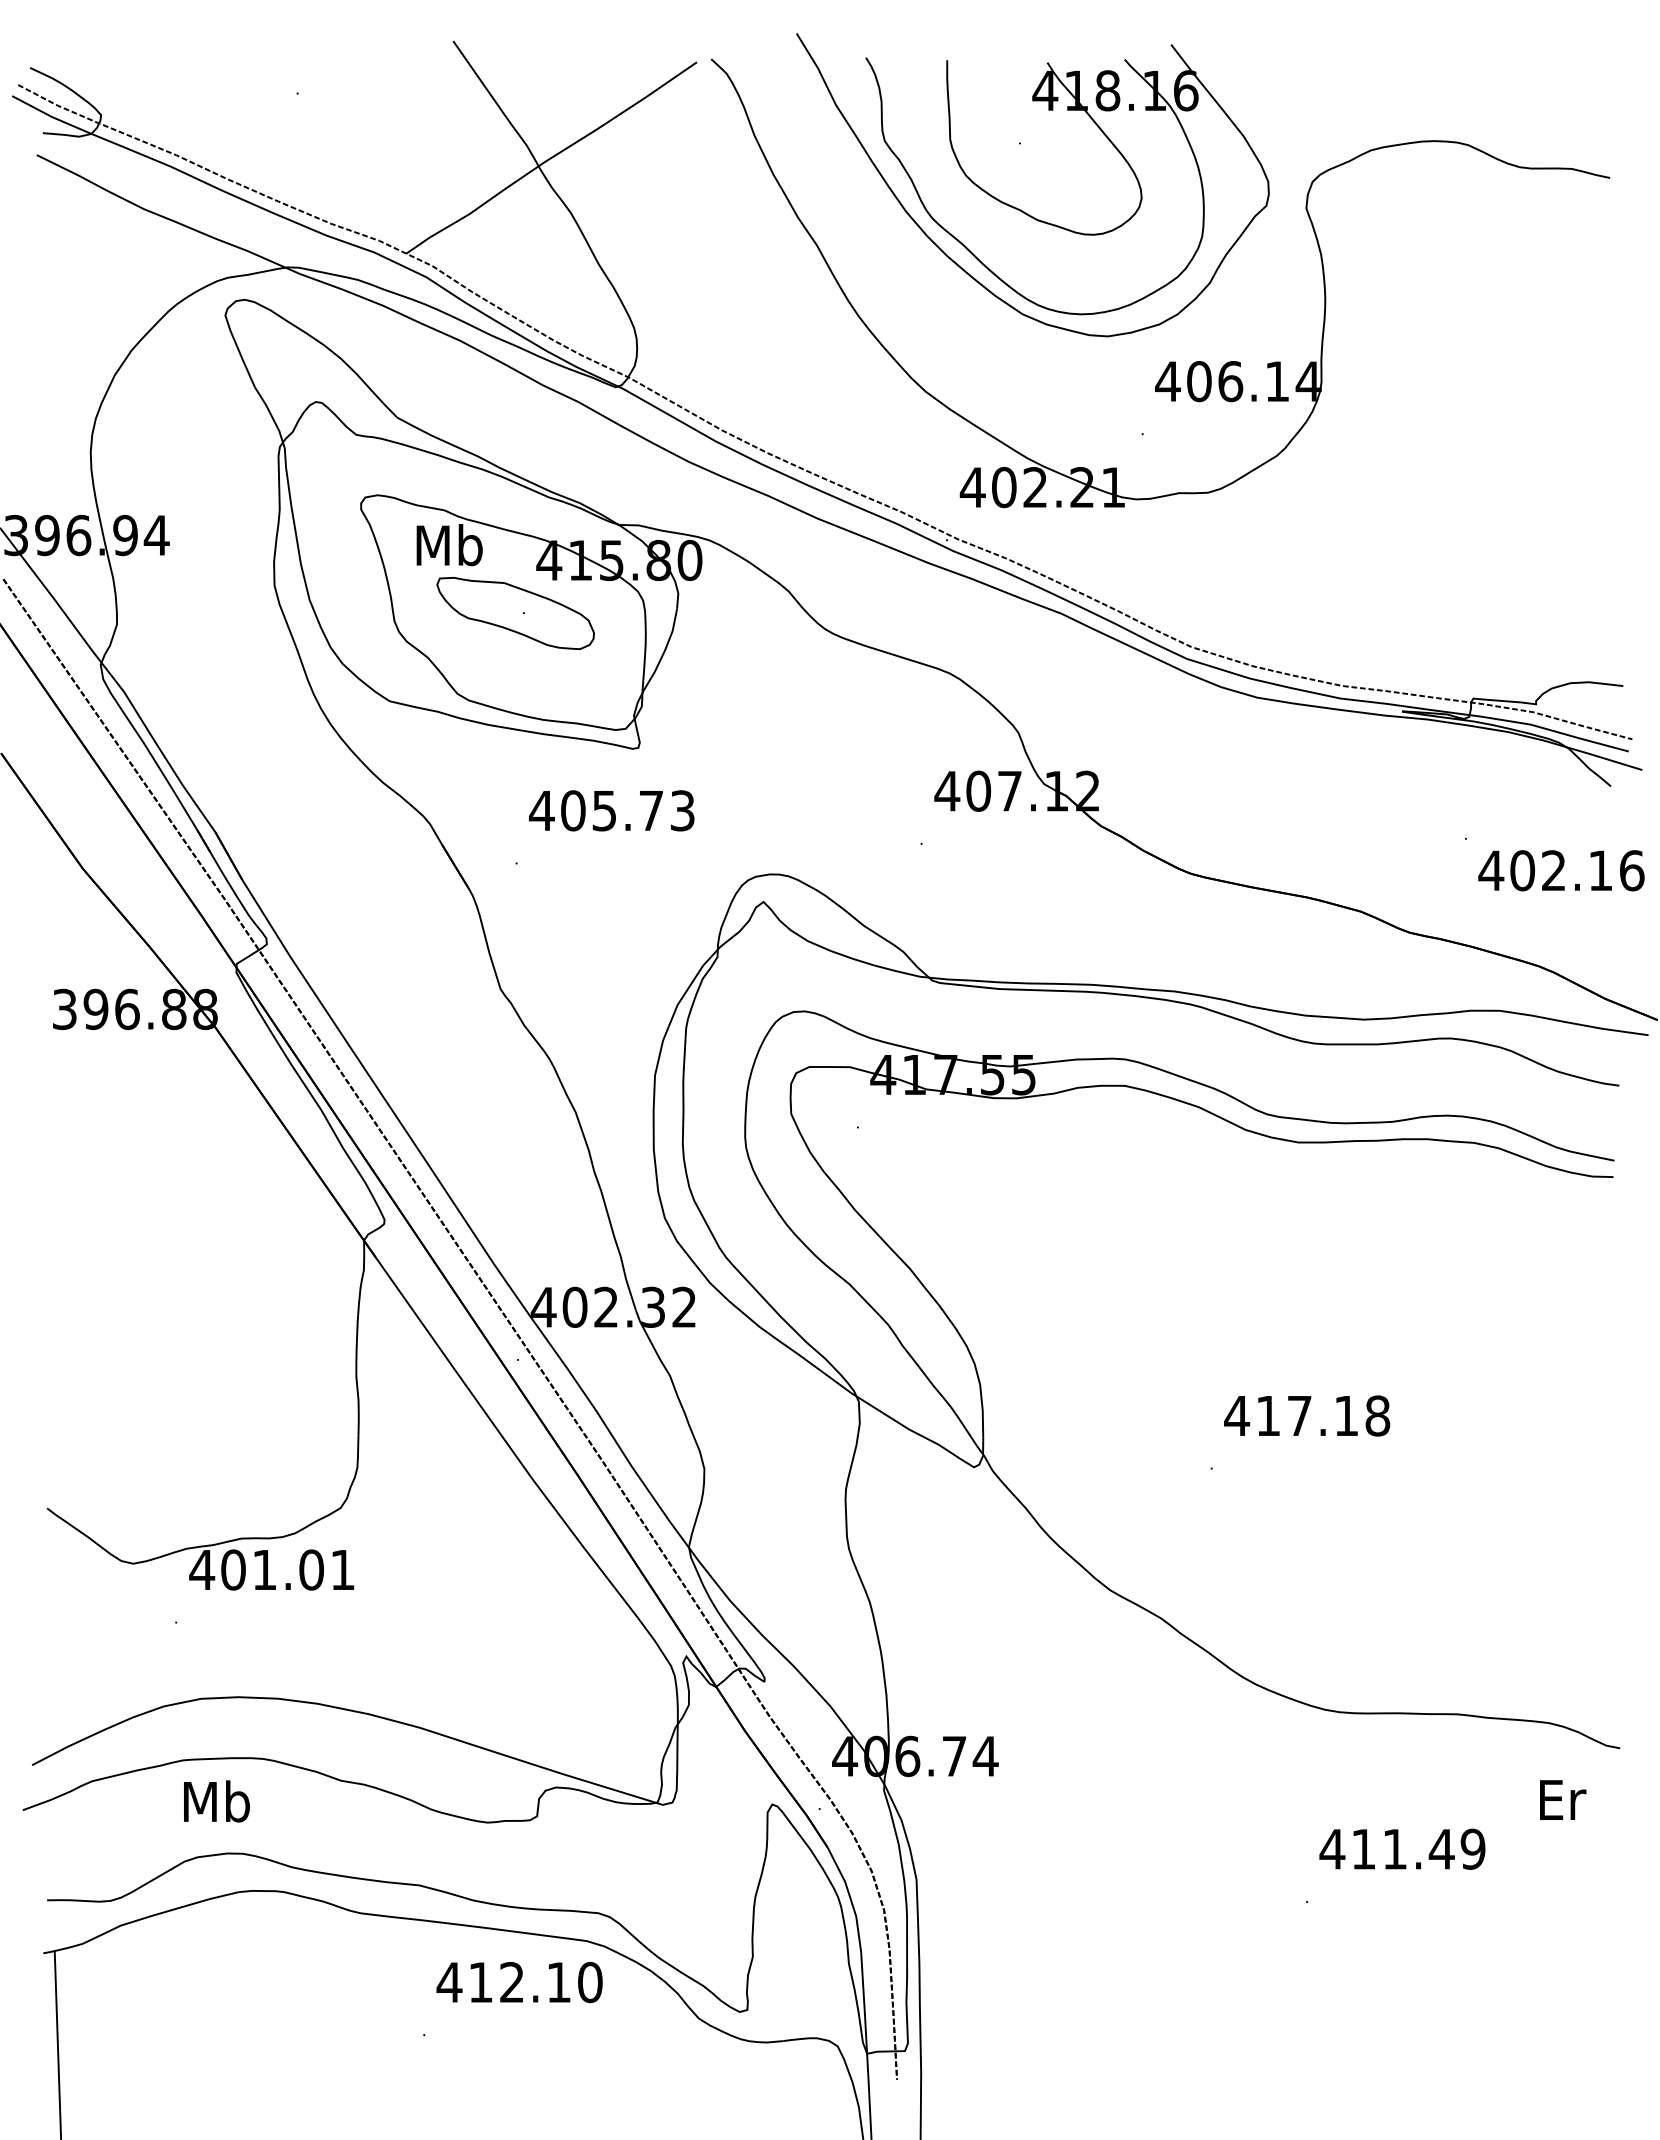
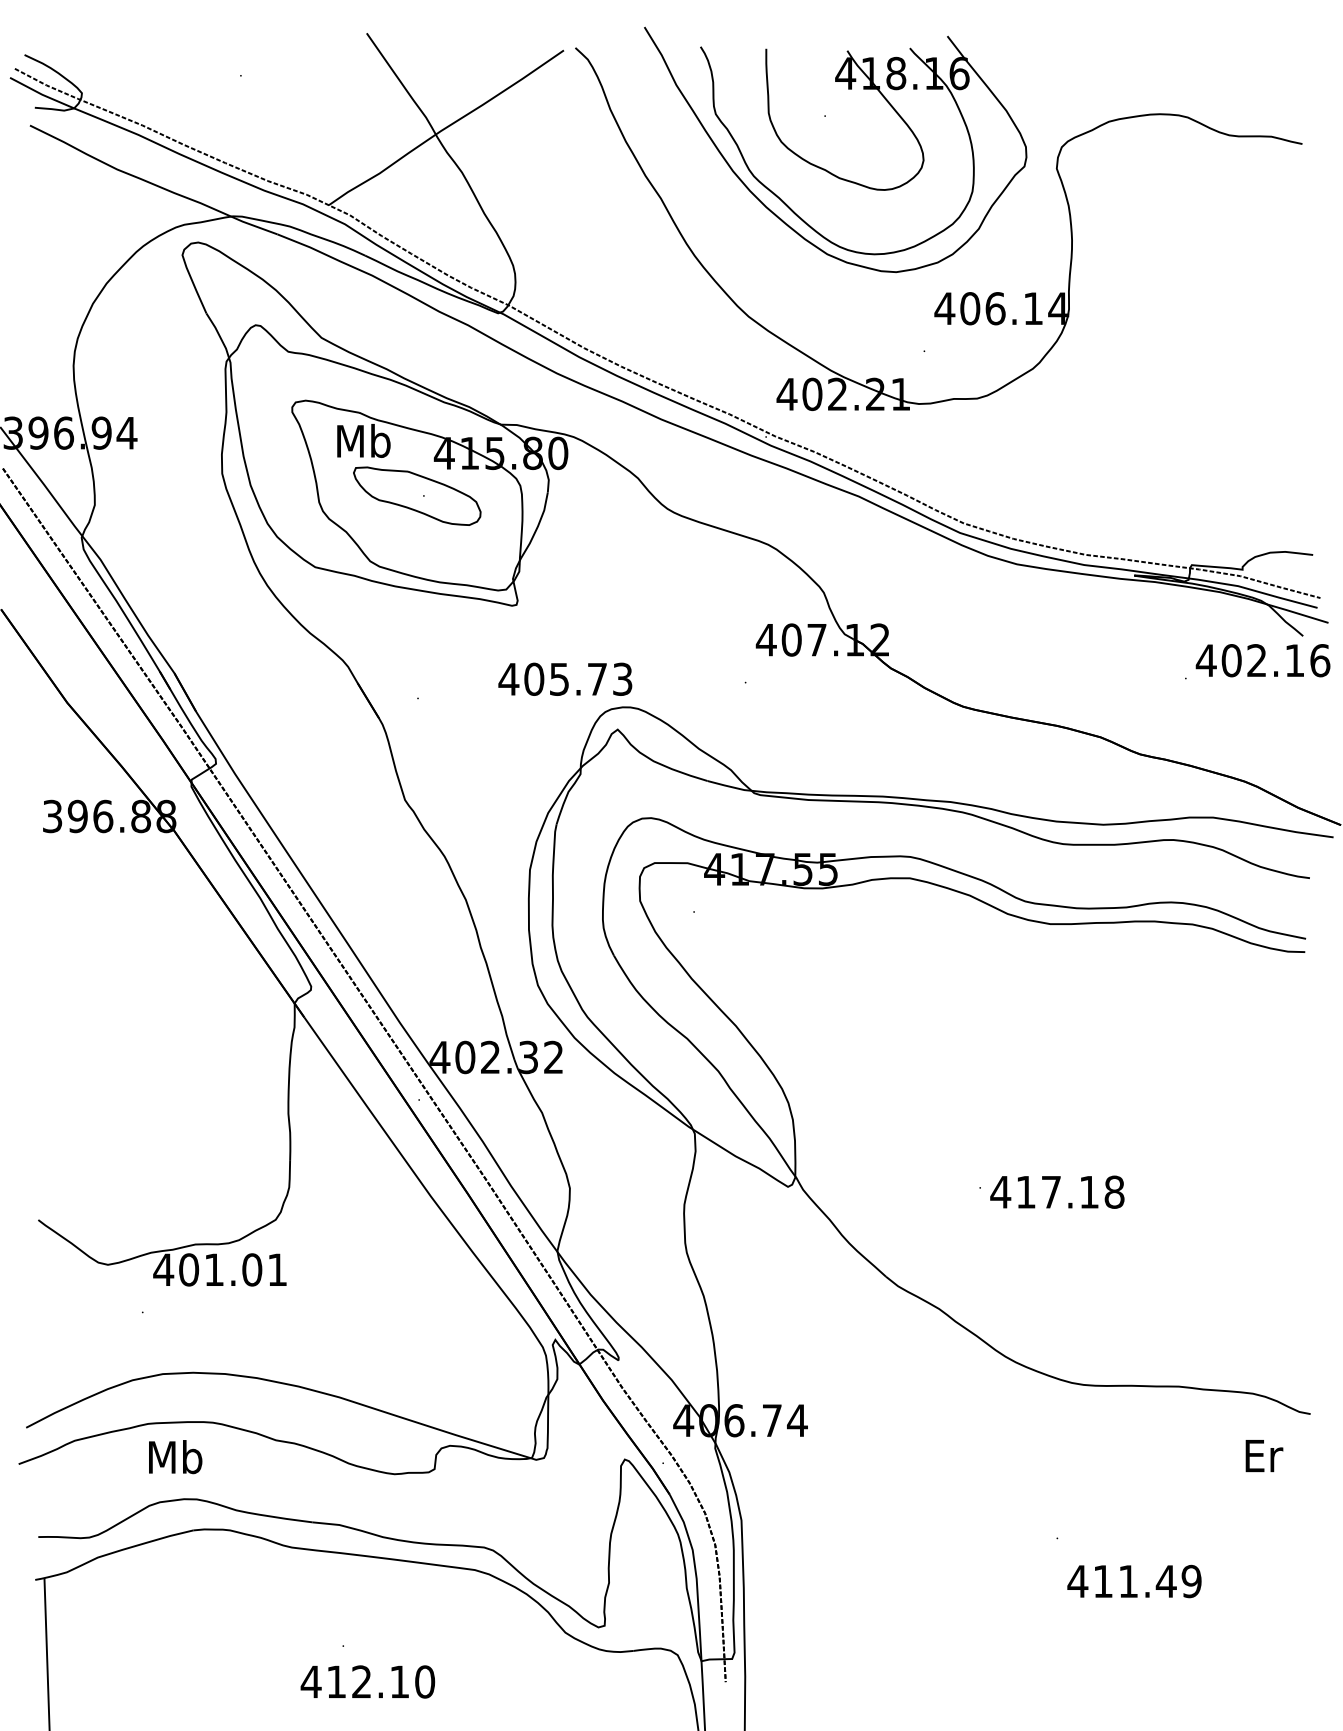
text: (611, 810) -> (565, 679), moved
text: (1561, 870) -> (1263, 660), moved
text: (1307, 1415) -> (1057, 1191), moved
text: (1402, 1848) -> (1134, 1580), moved
text: (519, 1982) -> (367, 1681), moved

